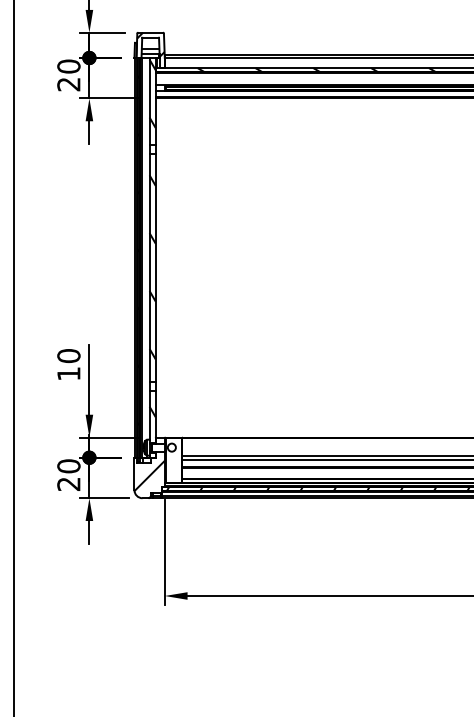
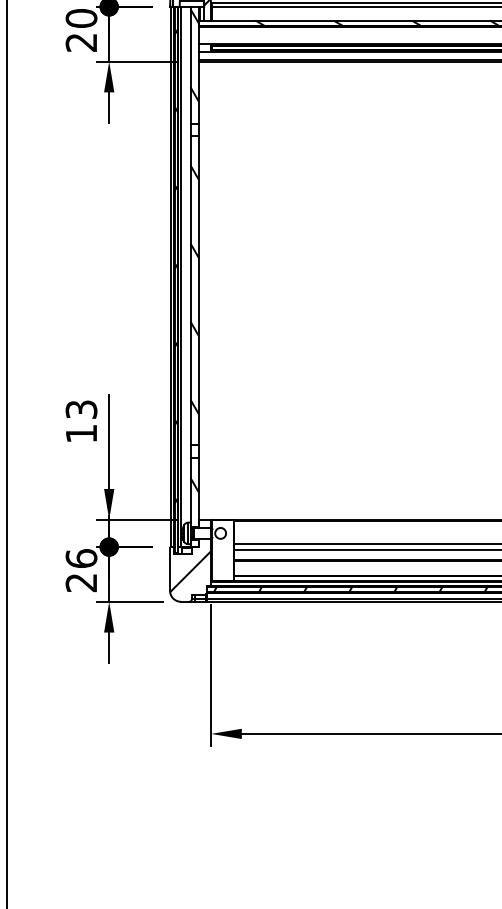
text: (68, 356) -> (80, 410), 10 -> 13
text: (68, 466) -> (80, 558), 20 -> 26

